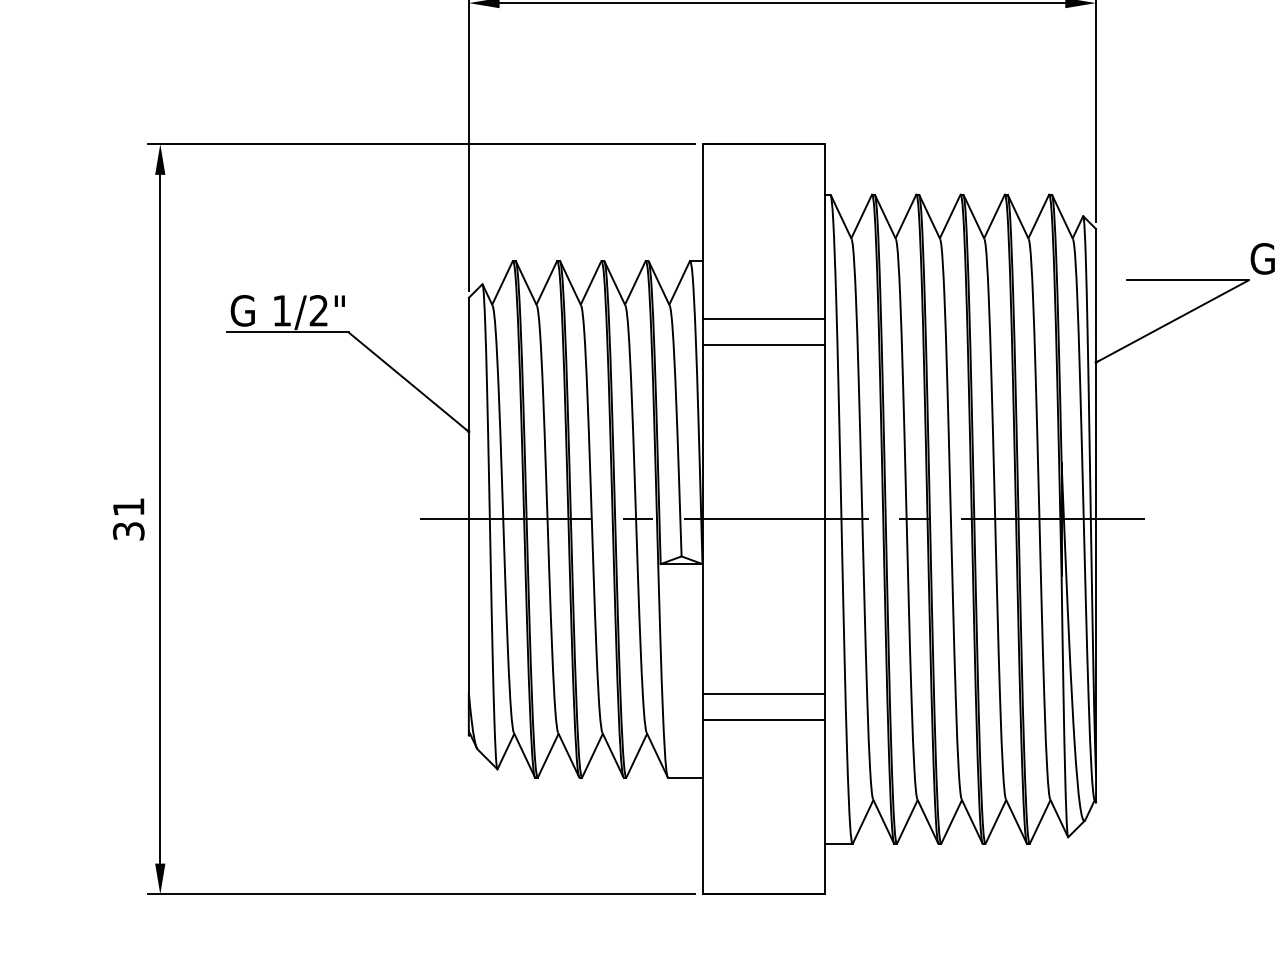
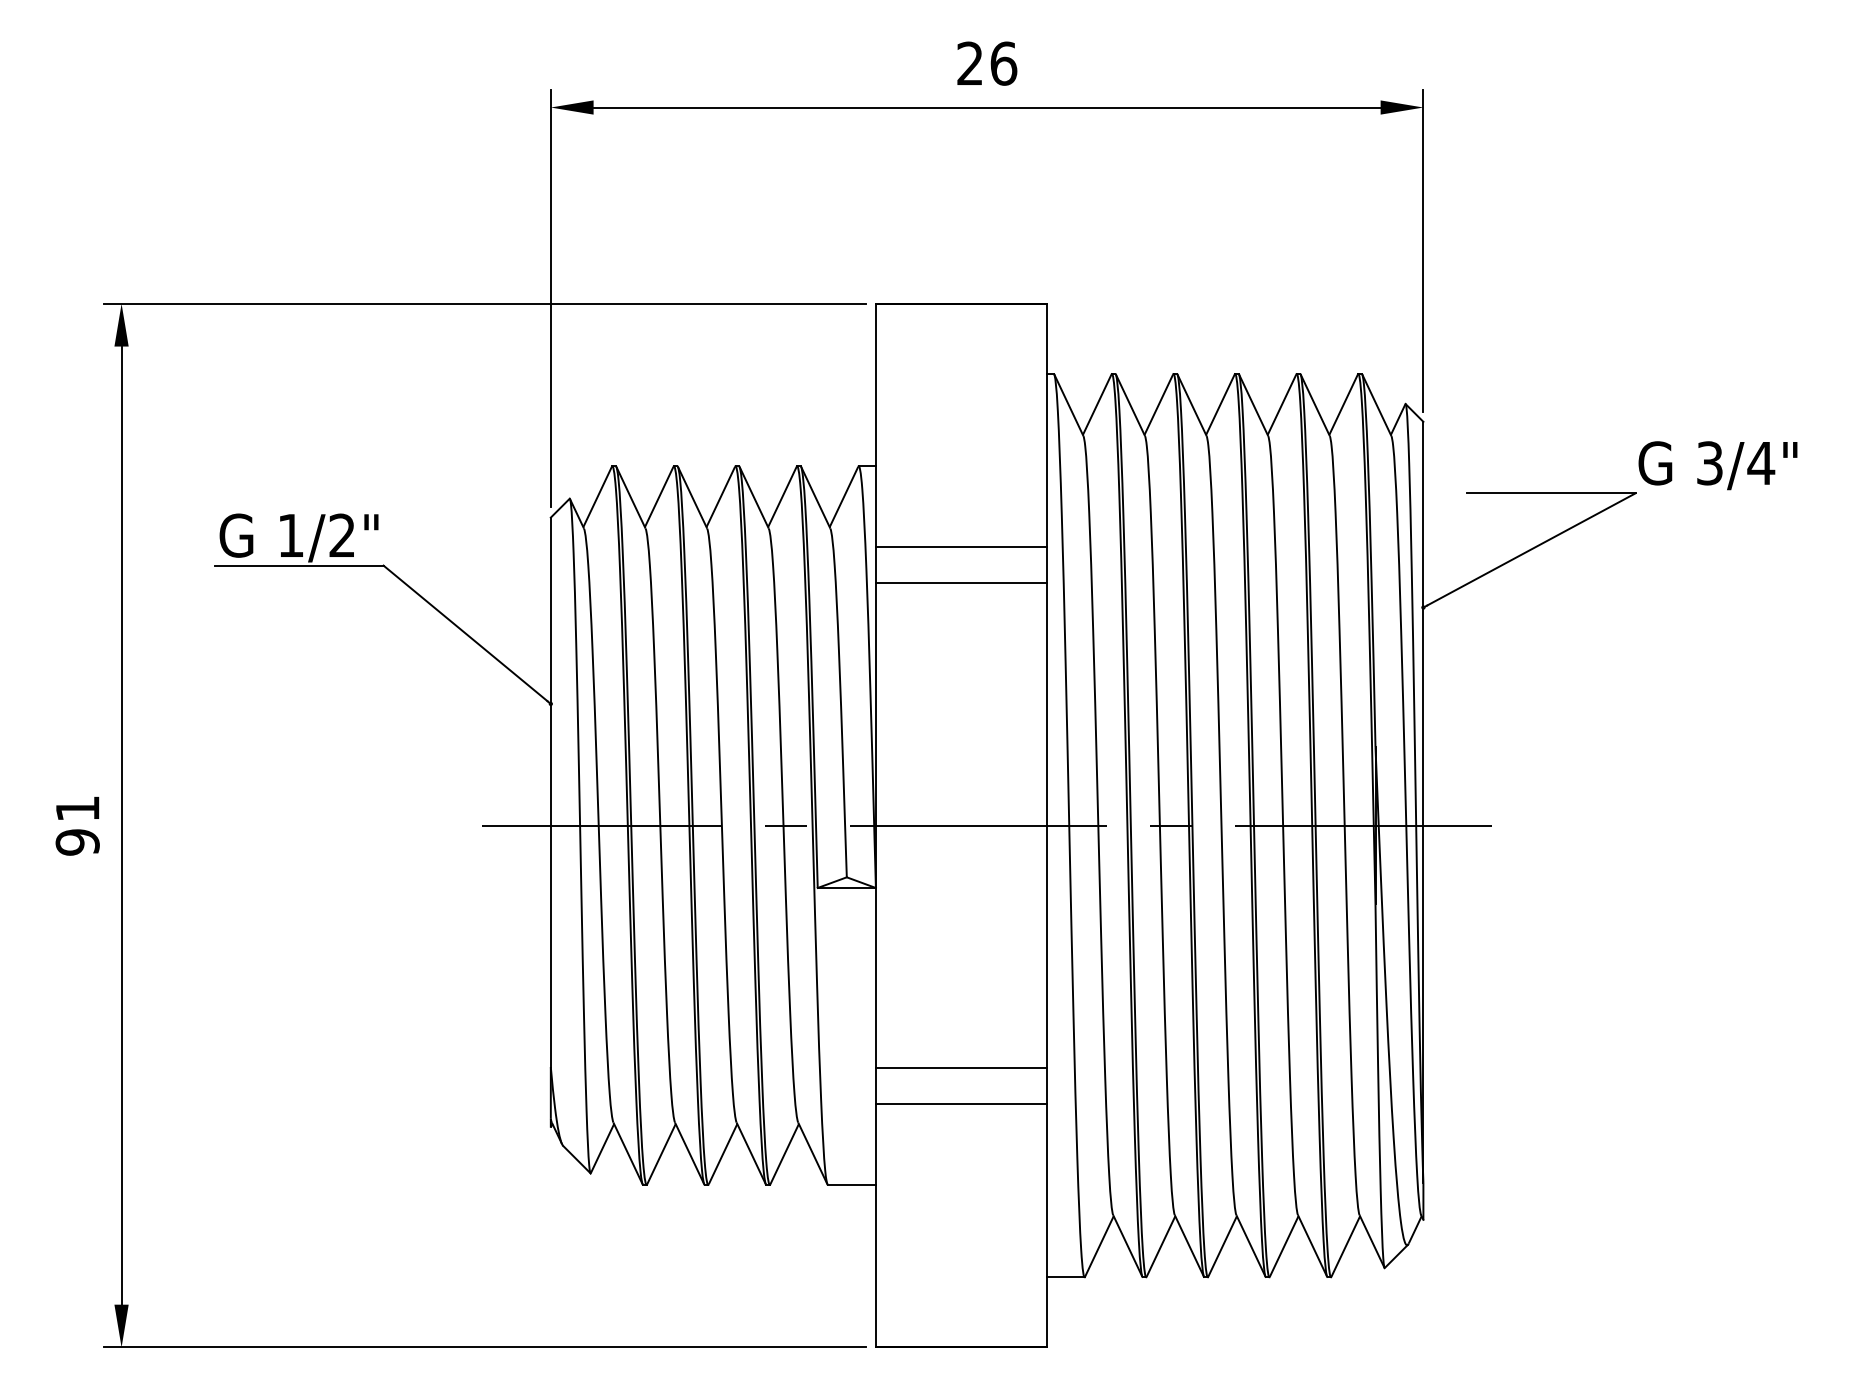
text: (128, 531) -> (77, 842), 31 -> 91

